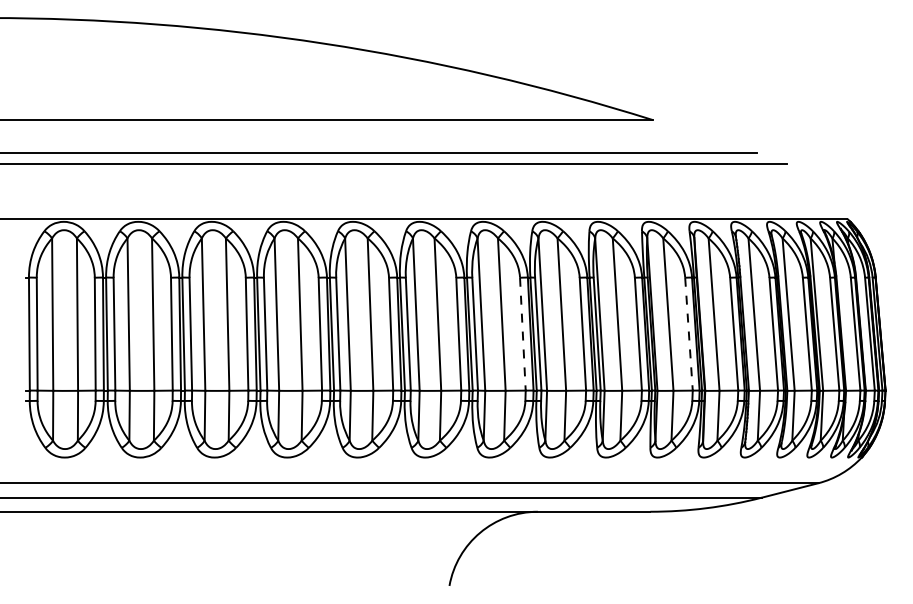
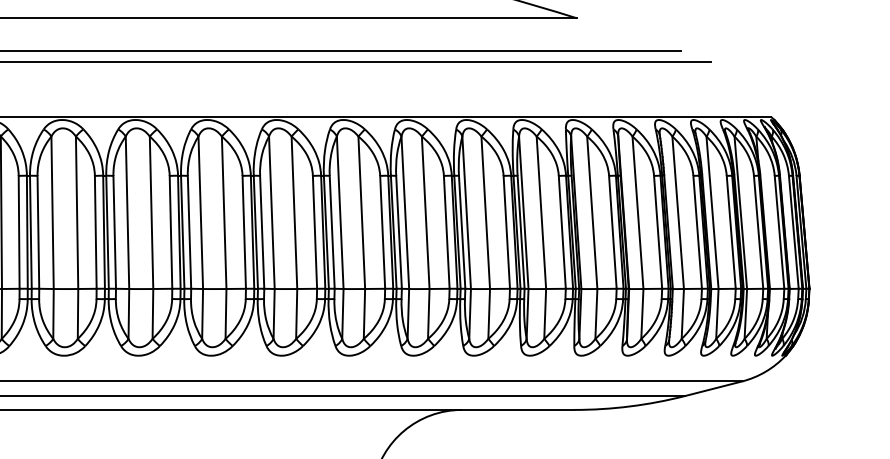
line: (522, 334) -> (446, 232), dashed -> solid
line: (688, 334) -> (612, 232), dashed -> solid

